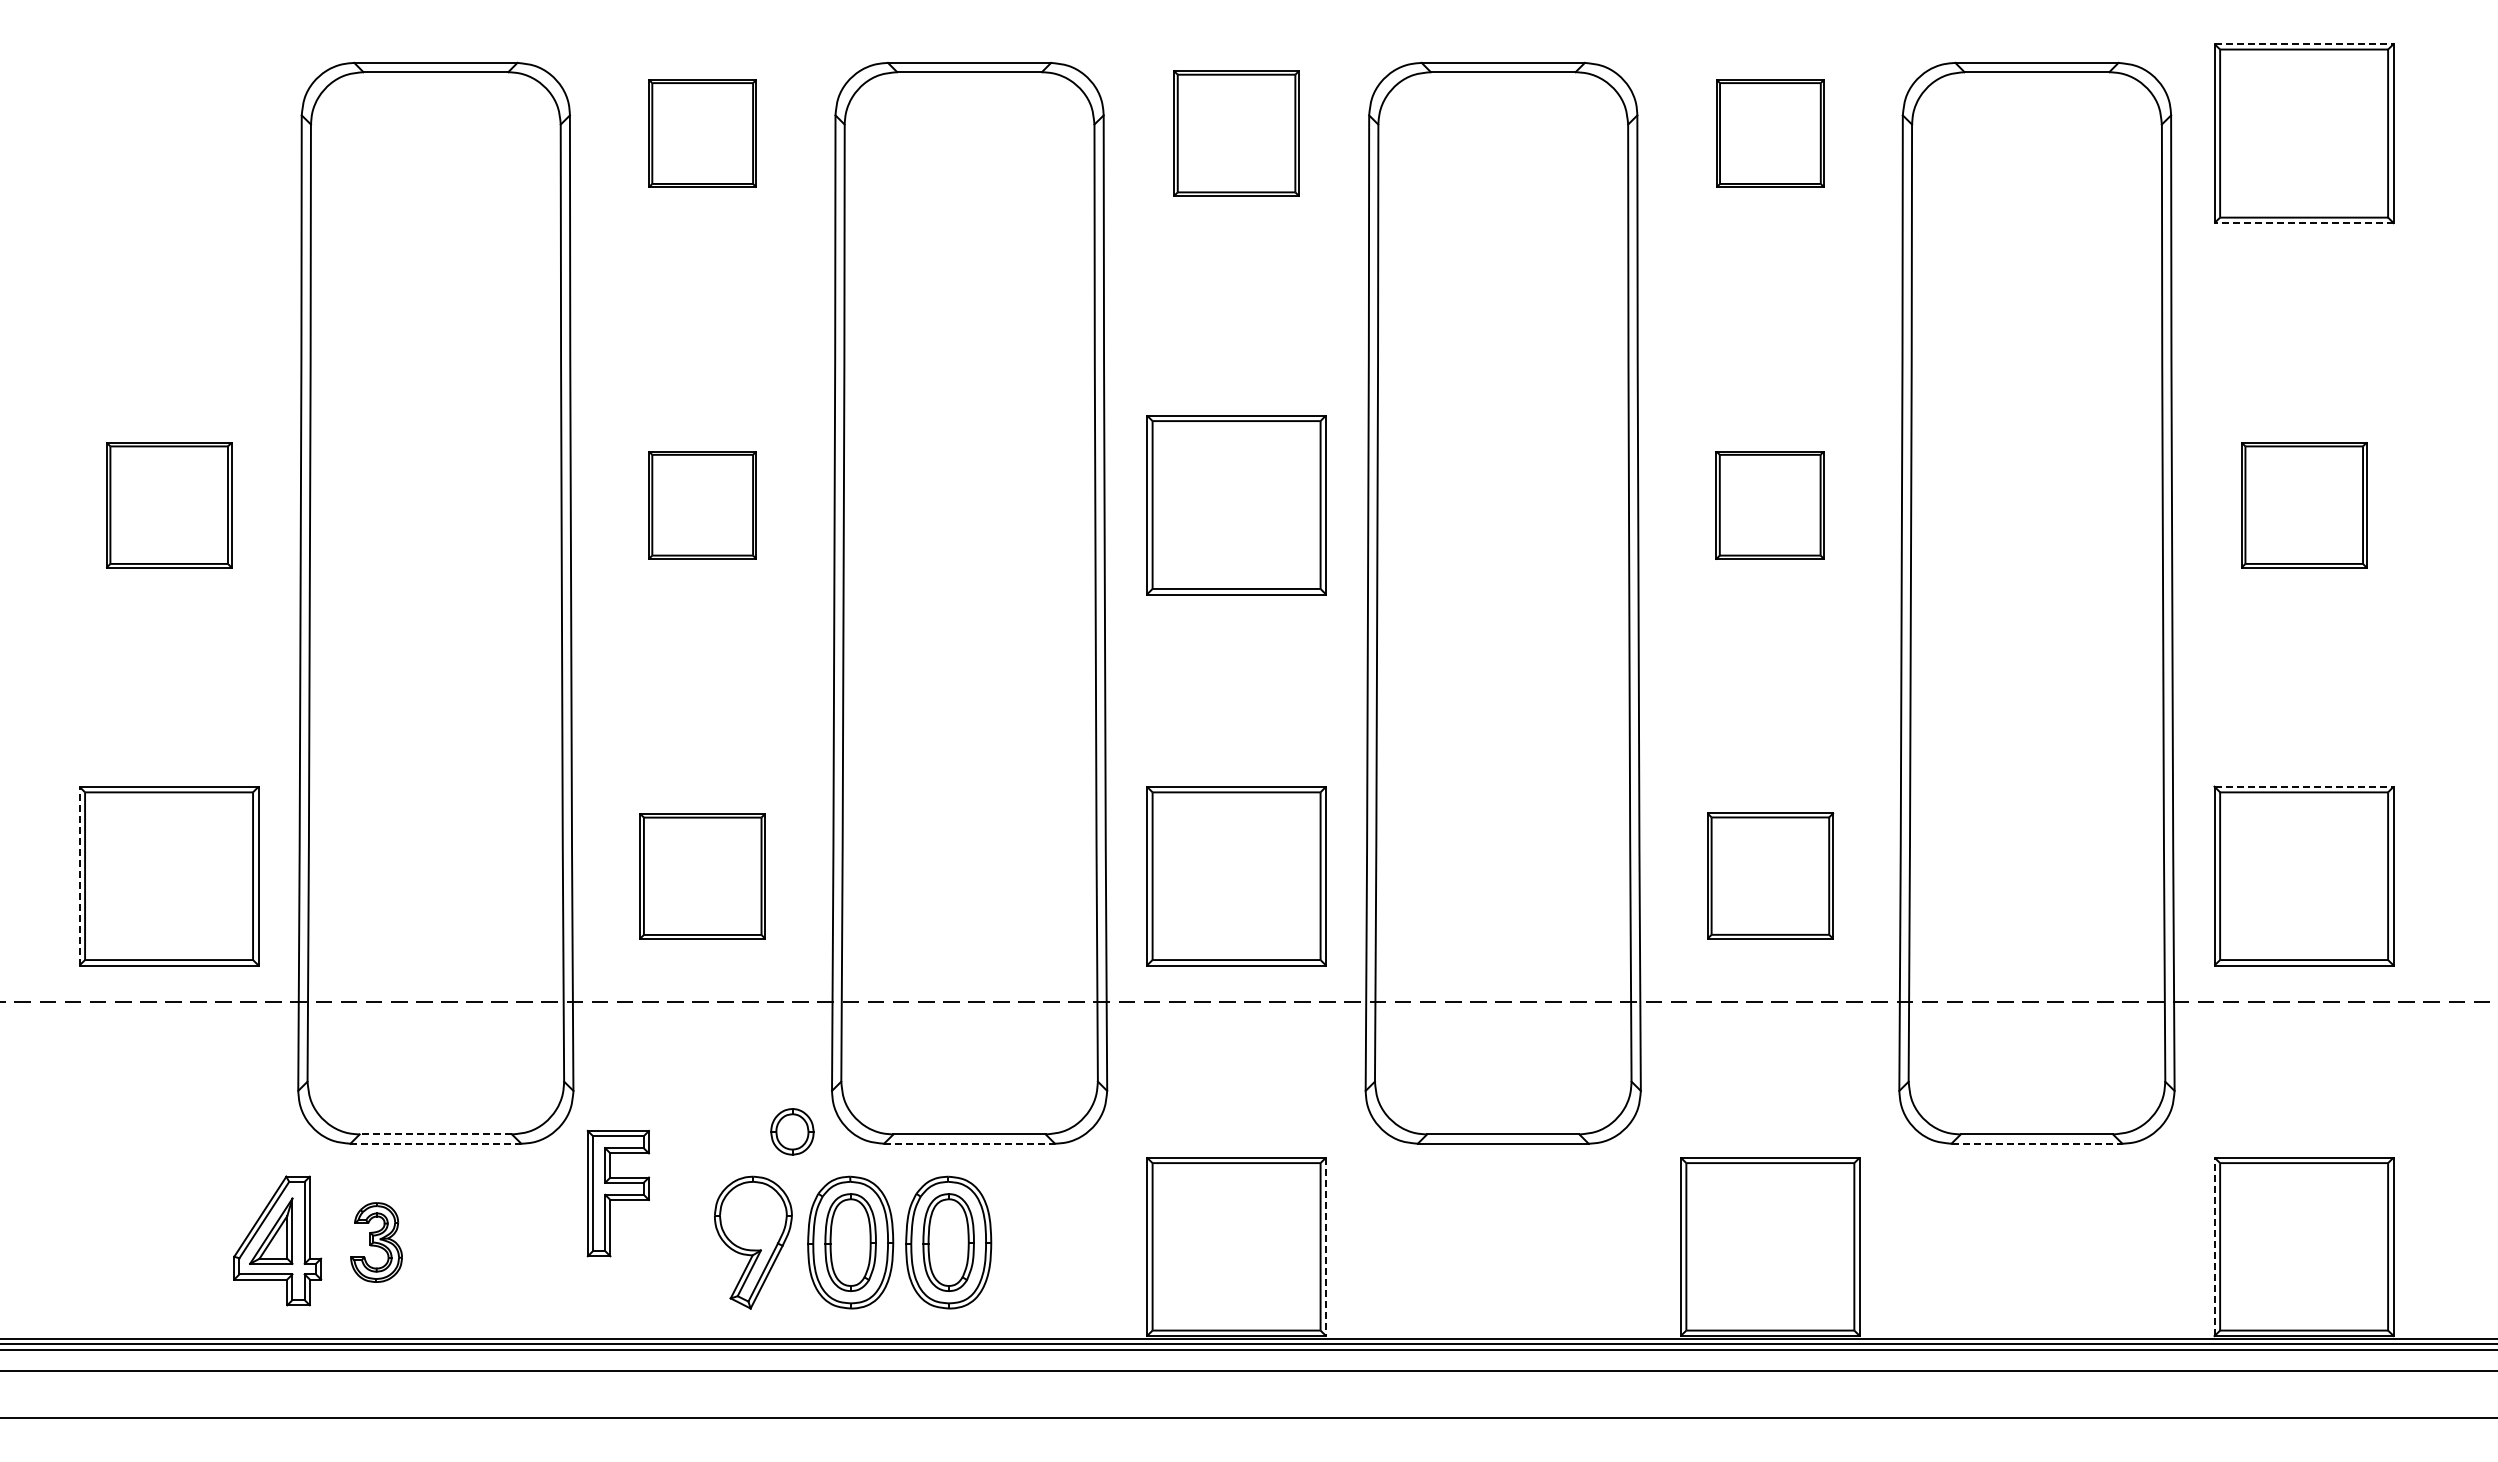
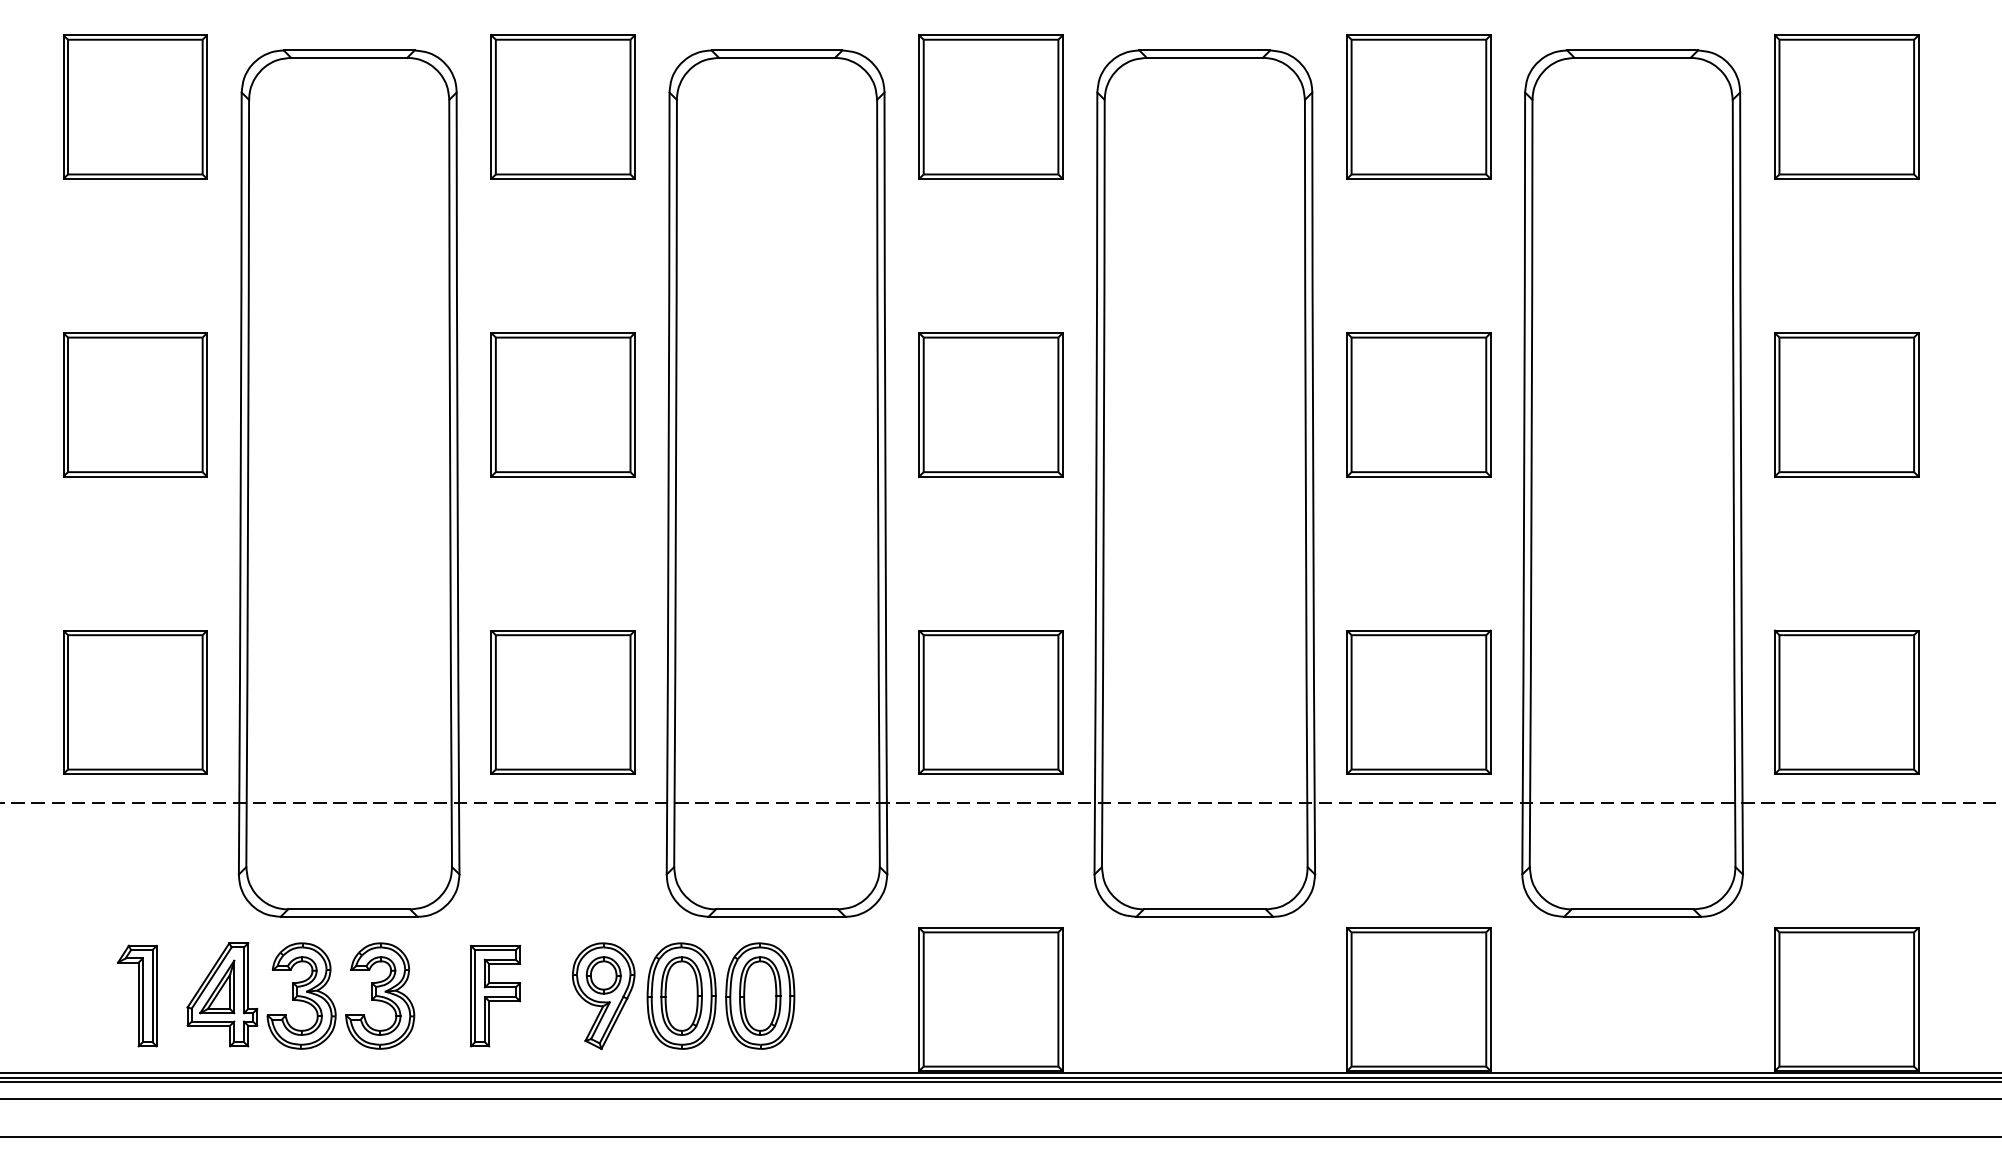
line: (2304, 44) -> (1847, 35), dashed -> solid
part: (169, 133) -> (135, 107), added
part: (702, 133) -> (562, 107), size x1.67
part: (1236, 133) -> (990, 107), size x1.43
part: (1770, 133) -> (1419, 107), size x1.67
line: (2304, 223) -> (1847, 179), dashed -> solid
part: (169, 505) -> (135, 405), size x1.43
part: (702, 505) -> (562, 405), size x1.67
part: (1769, 505) -> (1418, 405), size x1.67
part: (2304, 505) -> (1847, 405), size x1.43
line: (2304, 786) -> (1847, 630), dashed -> solid
line: (79, 875) -> (63, 701), dashed -> solid
part: (1770, 875) -> (1419, 701), size x1.43
part: (702, 876) -> (562, 702), size x1.43
part: (792, 1131) -> (603, 975), moved
line: (435, 1134) -> (348, 909), dashed -> solid
line: (436, 1143) -> (349, 916), dashed -> solid
line: (970, 1143) -> (777, 916), dashed -> solid
line: (2037, 1143) -> (1633, 916), dashed -> solid
part: (618, 1193) -> (495, 996), moved
part: (171, 1242) -> (137, 996), added
part: (376, 1242) -> (301, 996), size x1.67
part: (474, 1242) -> (380, 996), added
line: (2214, 1246) -> (1774, 999), dashed -> solid
line: (1326, 1247) -> (1063, 1000), dashed -> solid

